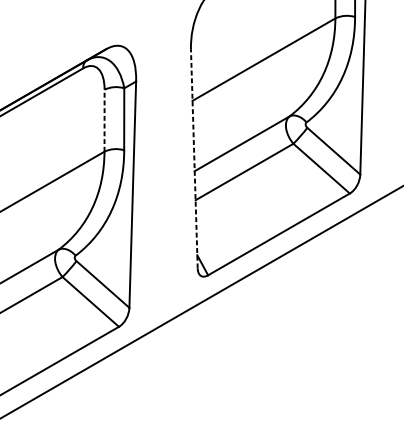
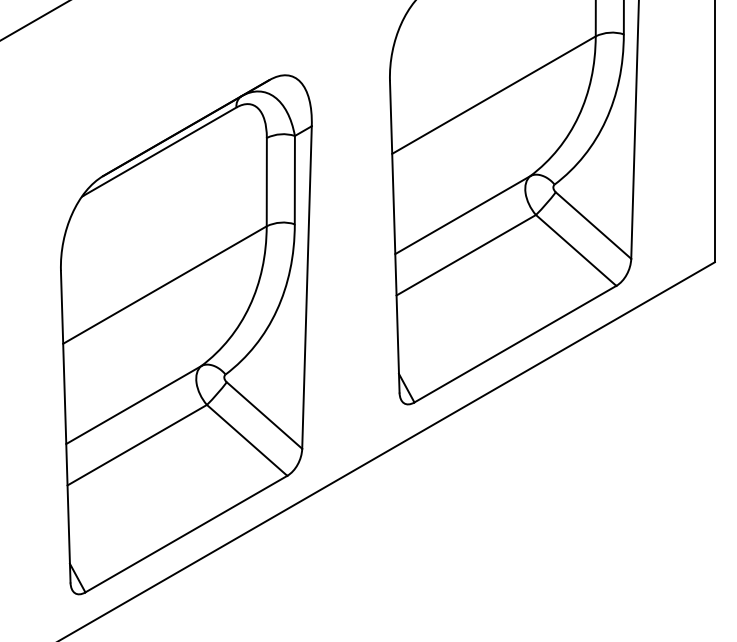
line: (104, 120) -> (266, 181), dashed -> solid
line: (194, 158) -> (394, 236), dashed -> solid

